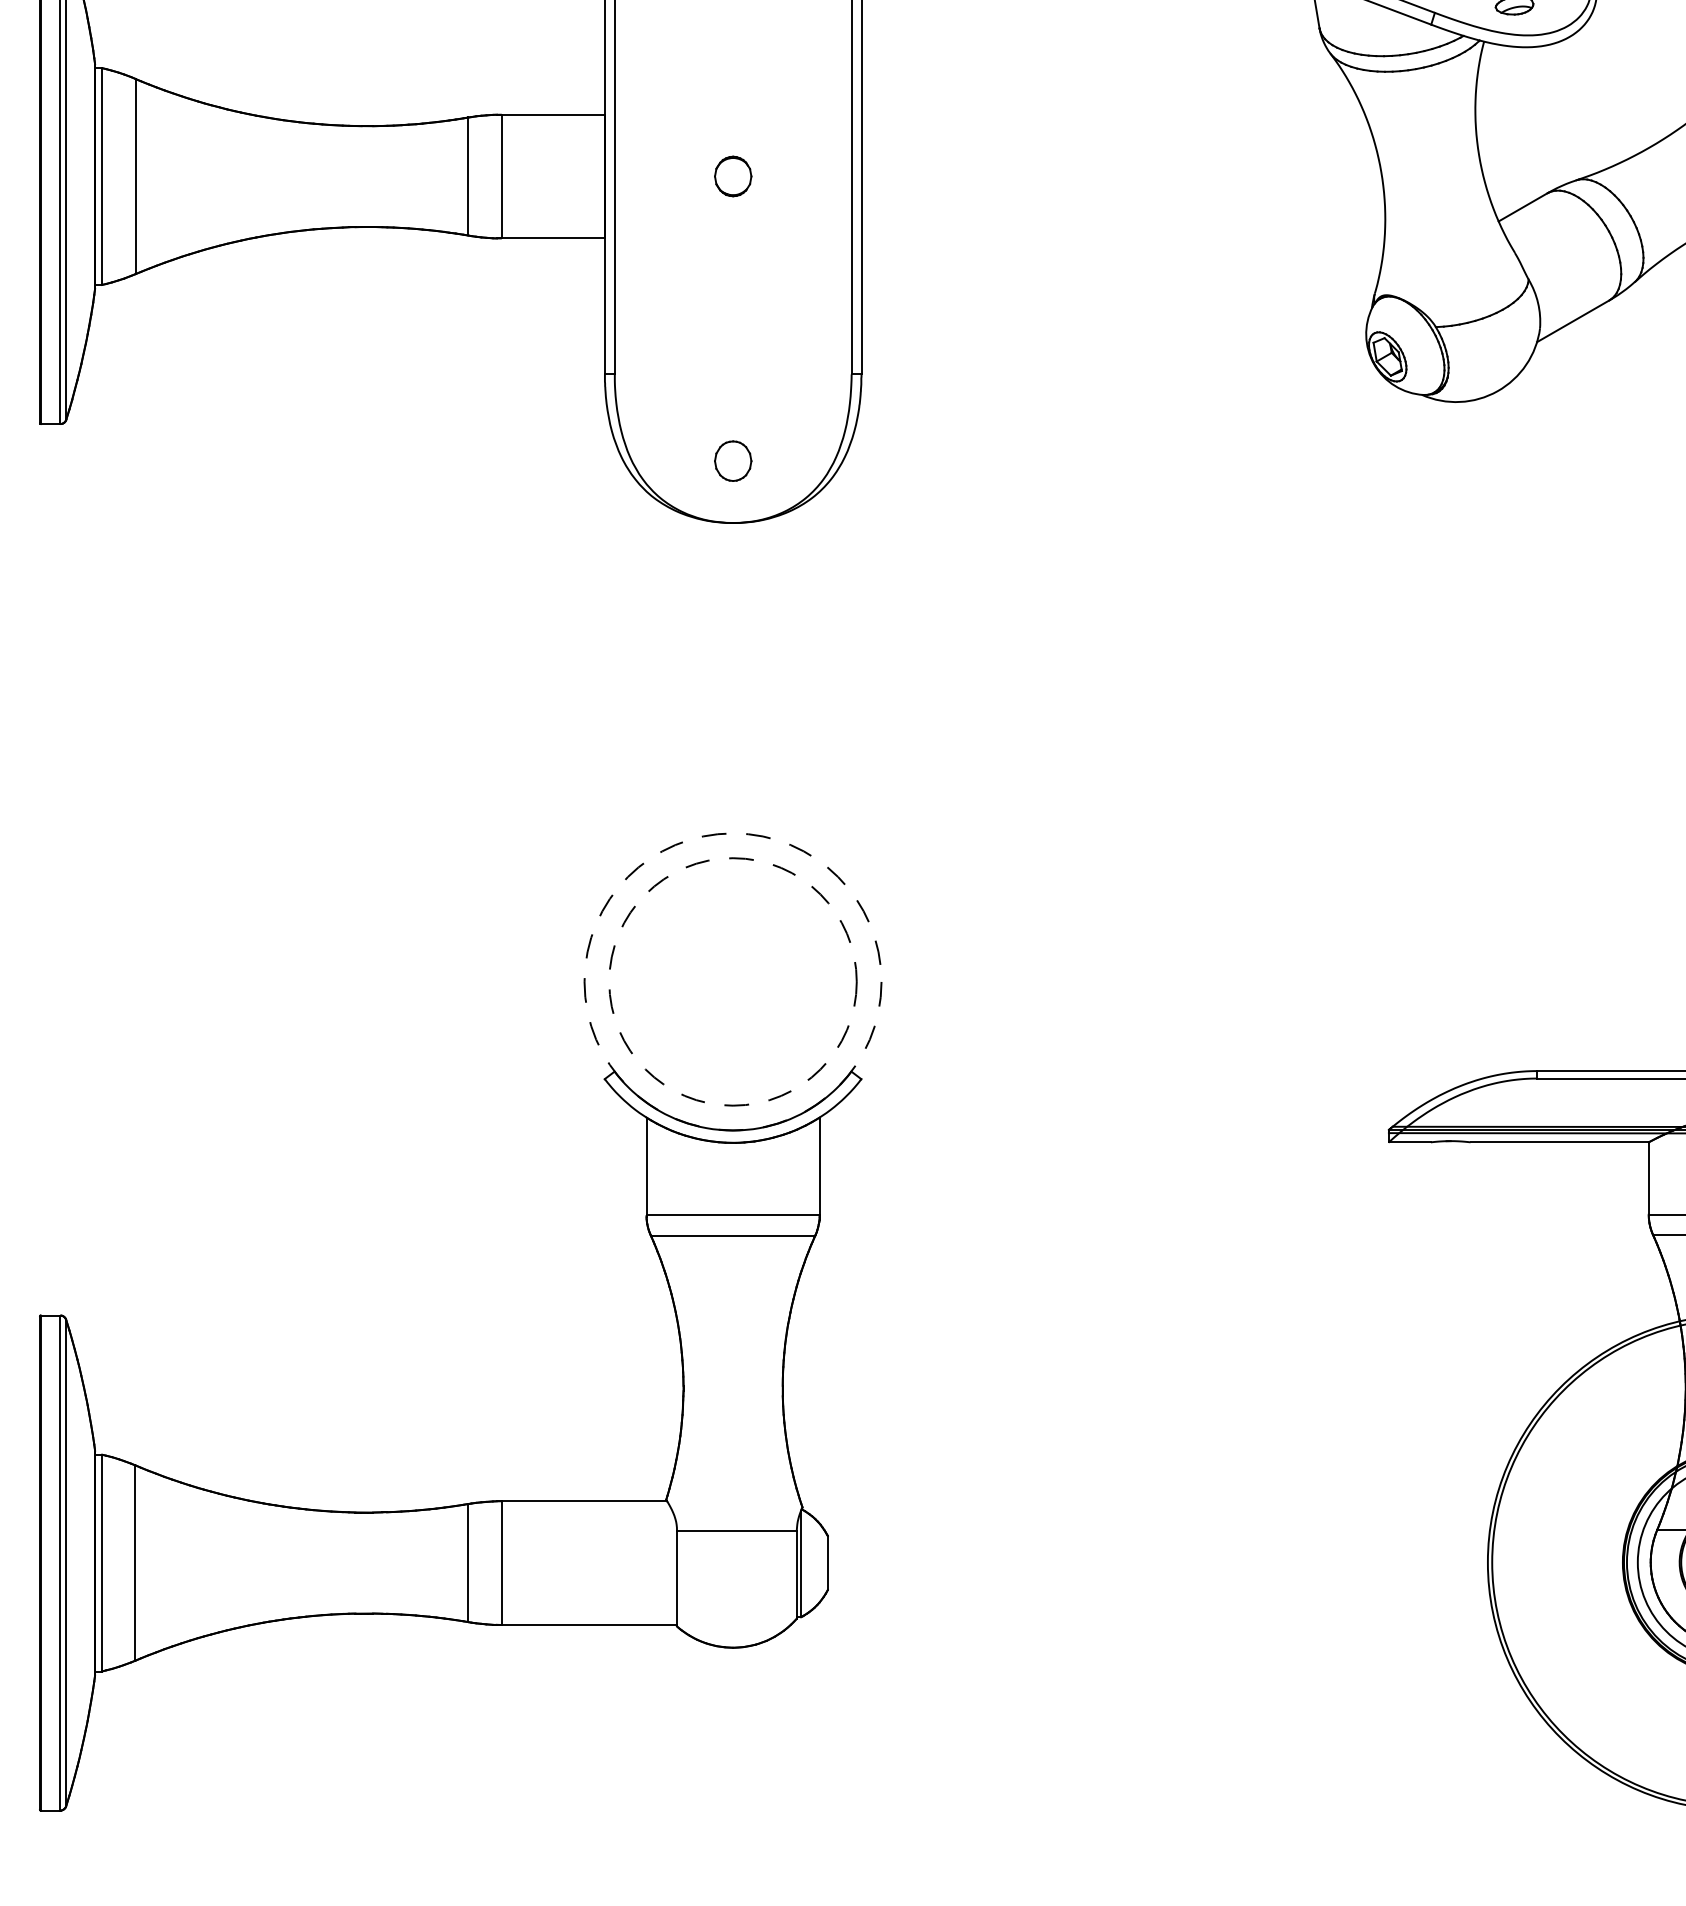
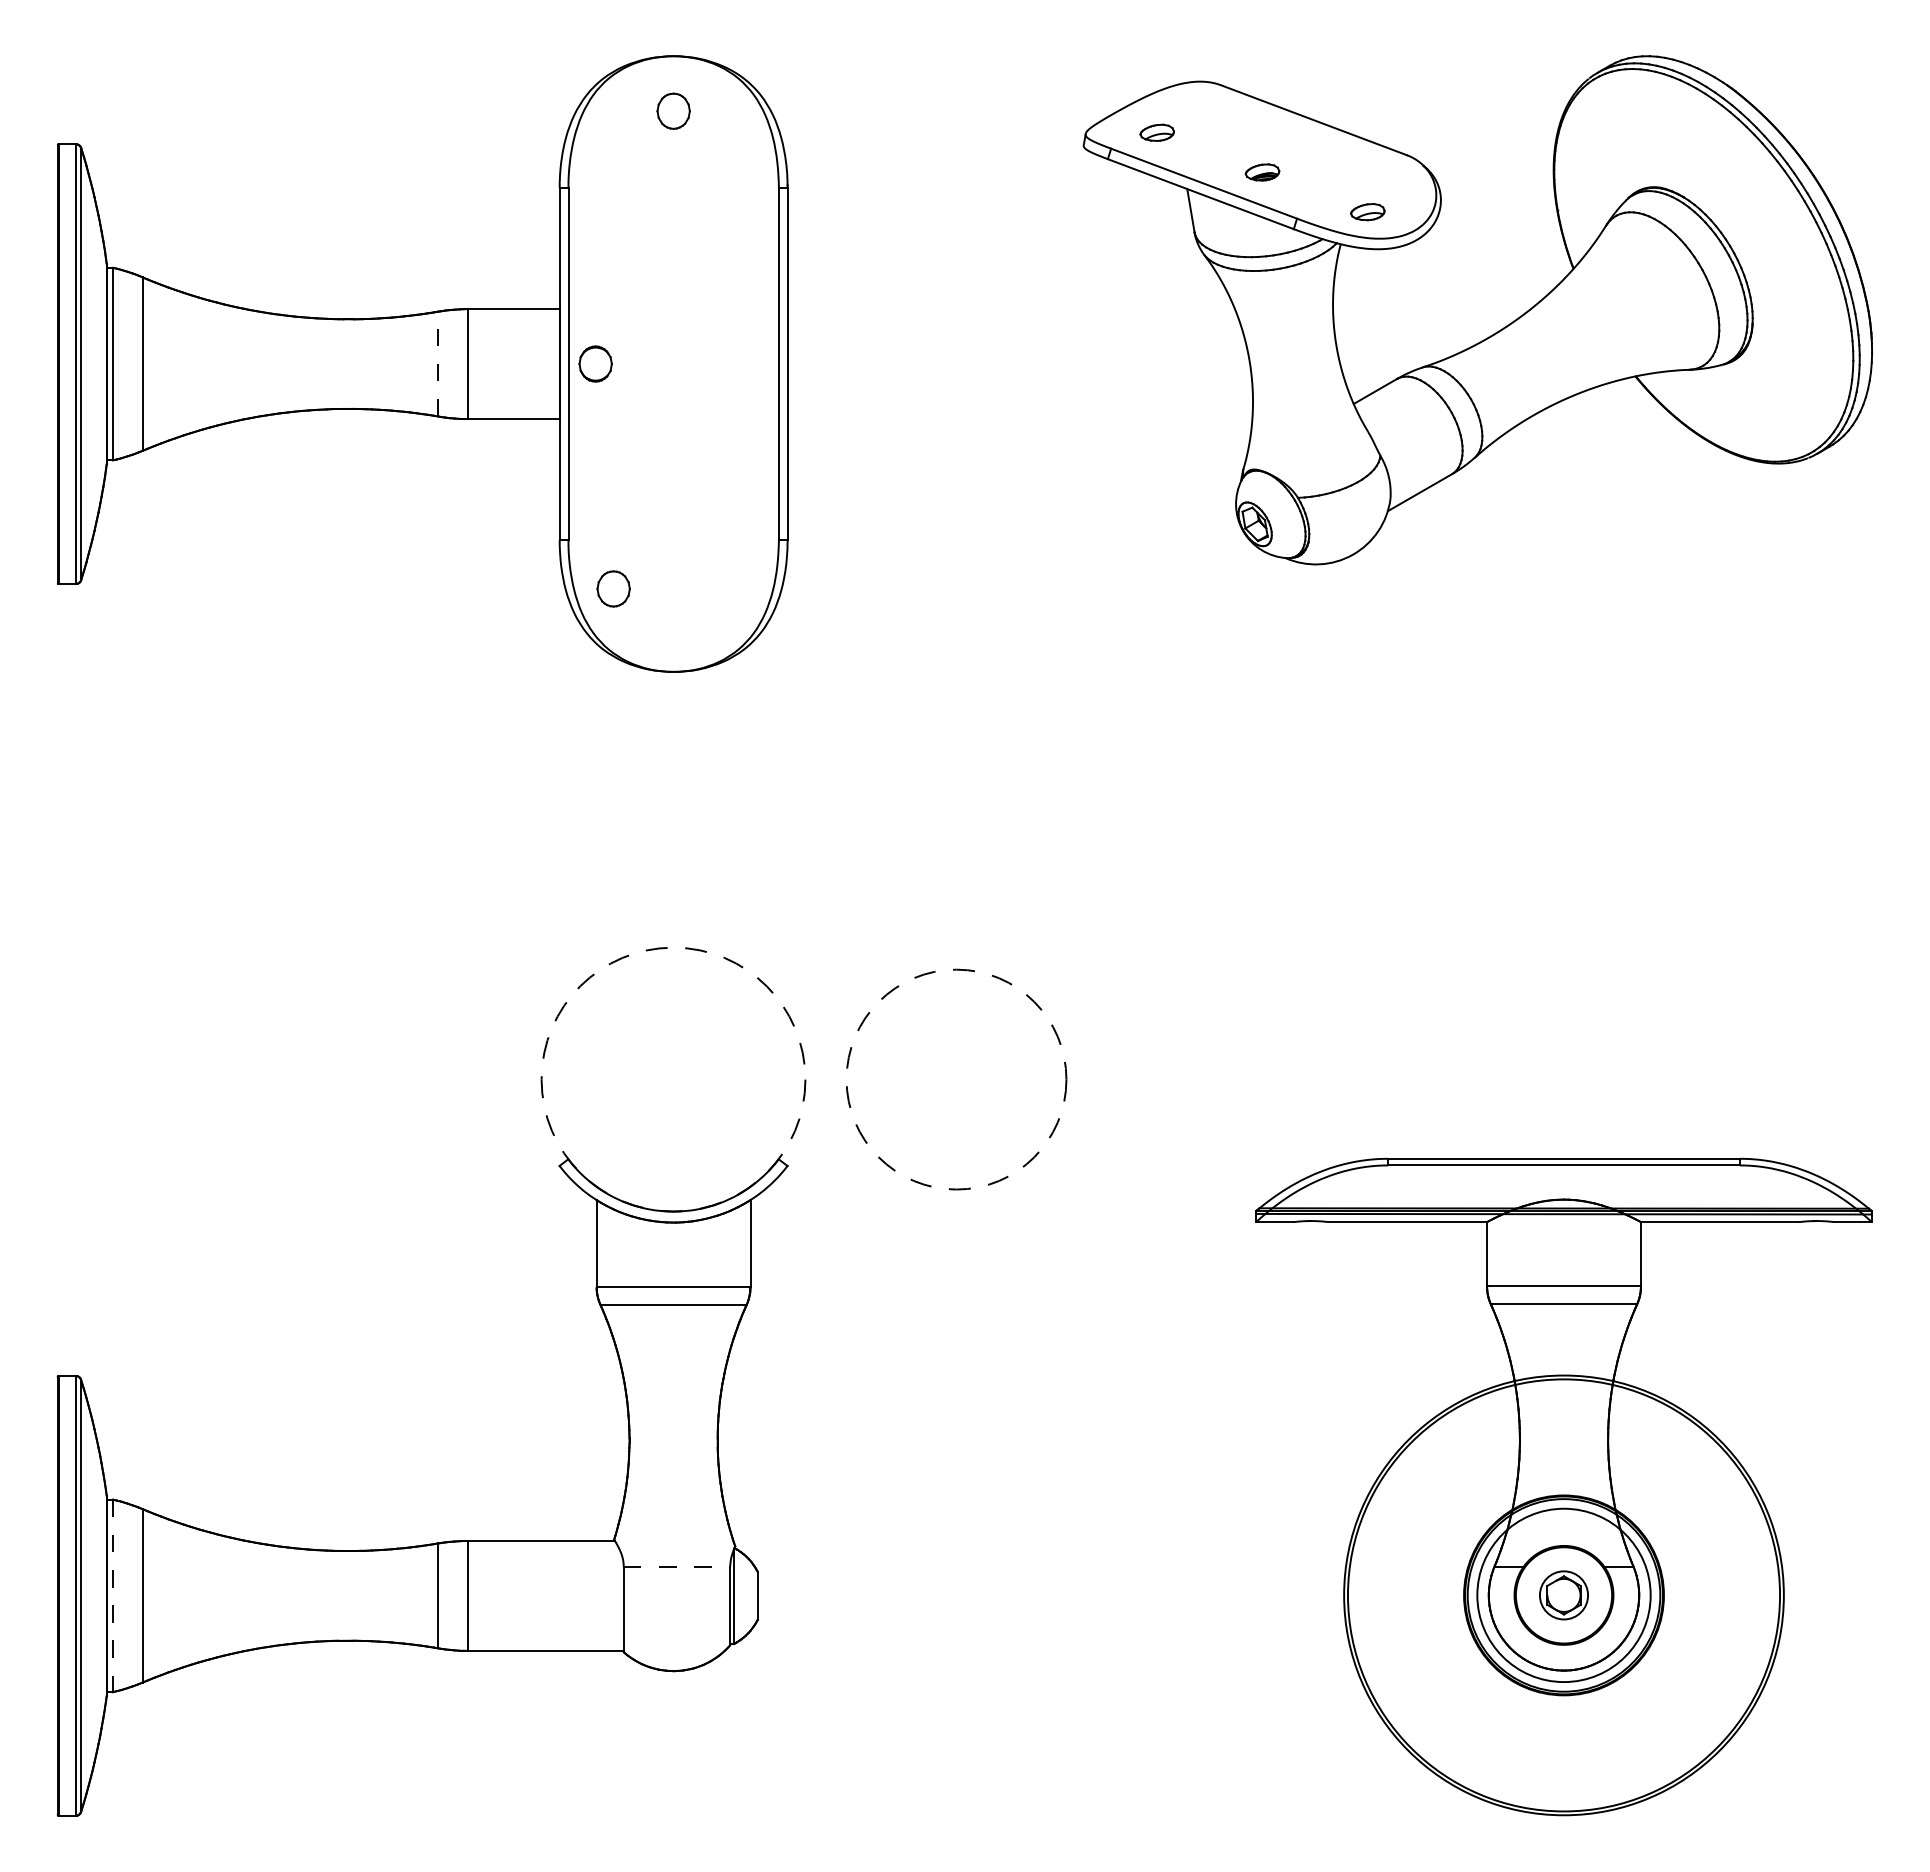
line: (468, 175) -> (438, 363), solid -> dashed
part: (733, 175) -> (595, 363), moved
part: (733, 460) -> (613, 588), moved
circle: (733, 981) -> (956, 1079), moved
line: (737, 1531) -> (677, 1567), solid -> dashed
line: (101, 1563) -> (112, 1596), solid -> dashed

